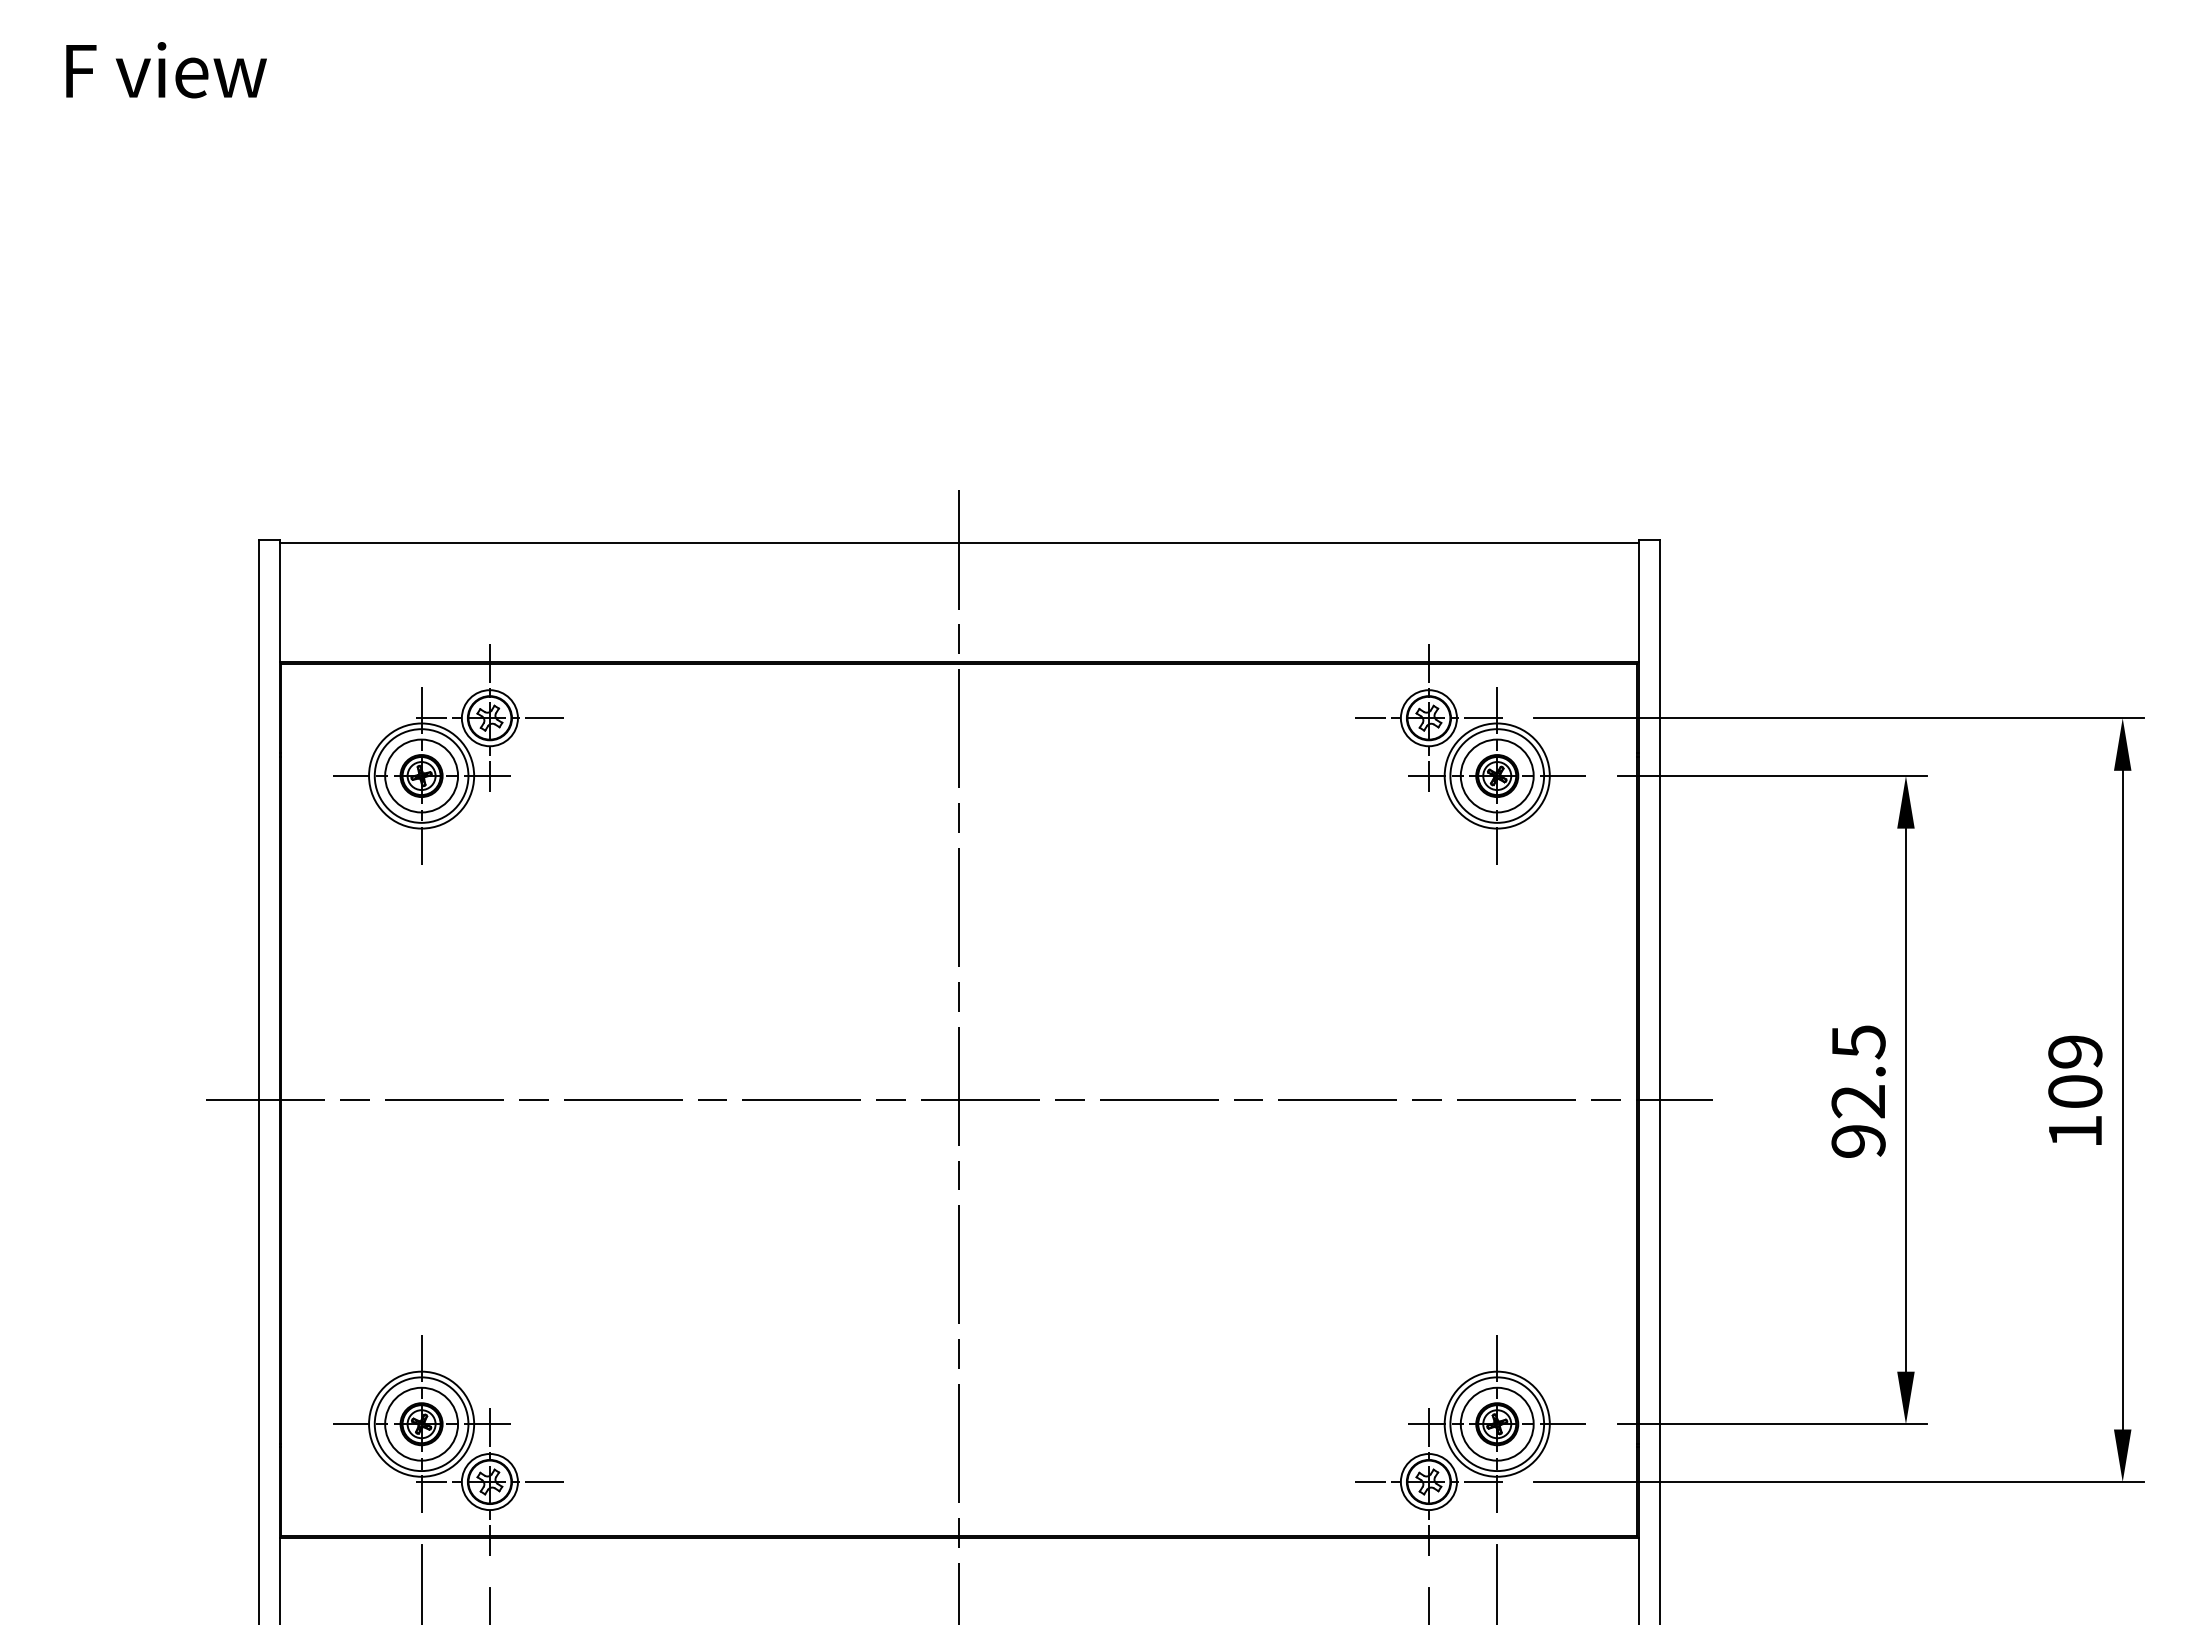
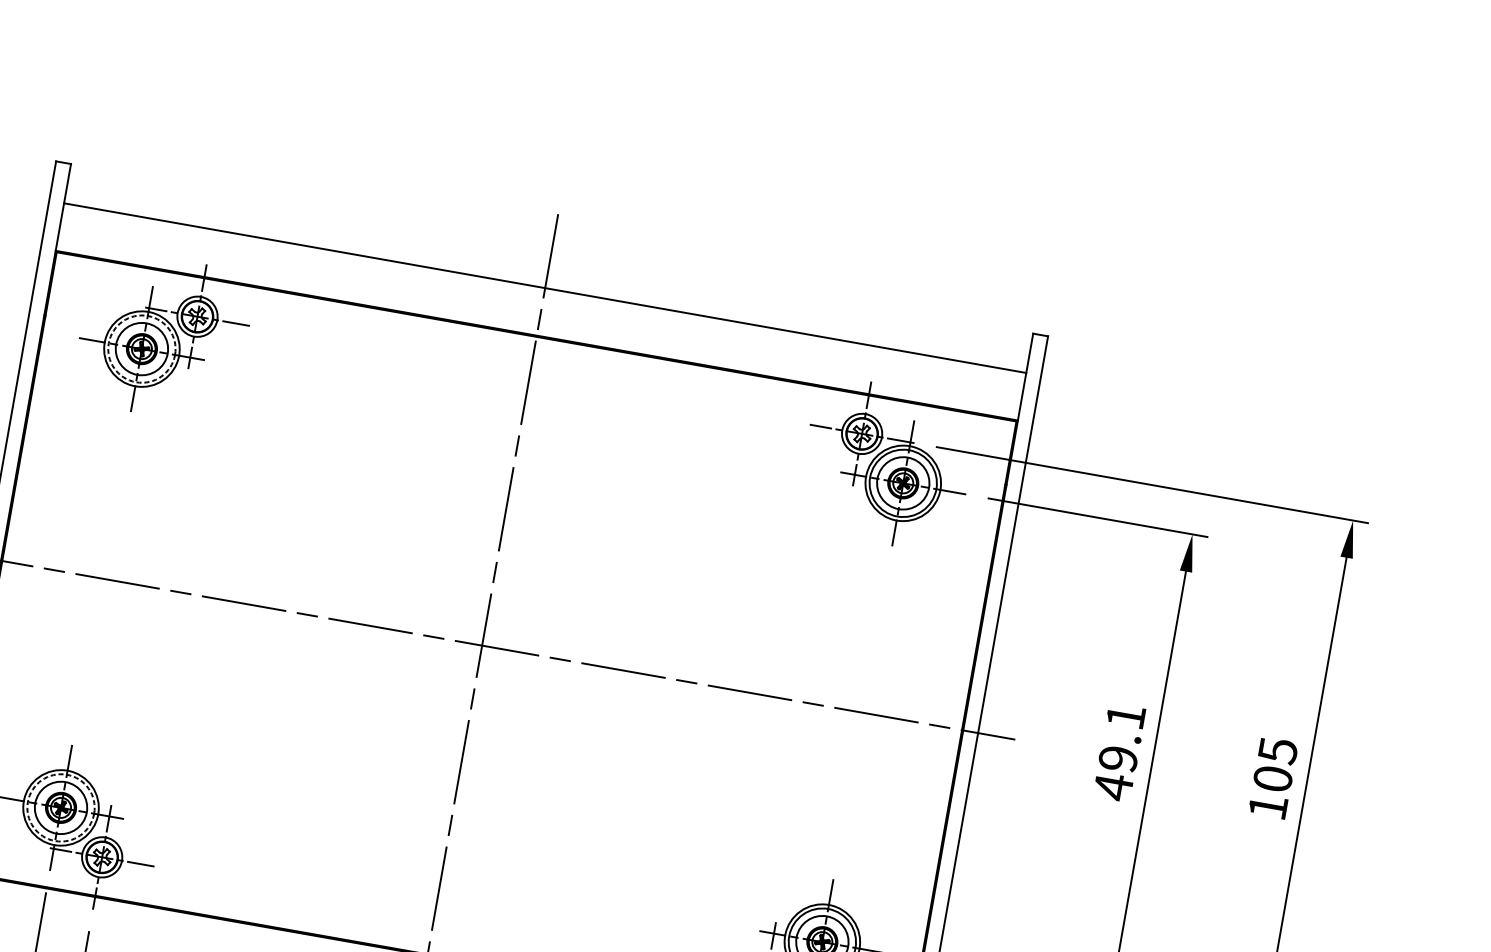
line: (959, 543) -> (545, 288), moved
circle: (421, 775) -> (141, 348), solid -> dashed
text: (2075, 1052) -> (1278, 751), 109 -> 105
text: (1858, 1092) -> (1119, 752), 92.5 -> 49.1
circle: (421, 1424) -> (60, 808), solid -> dashed

